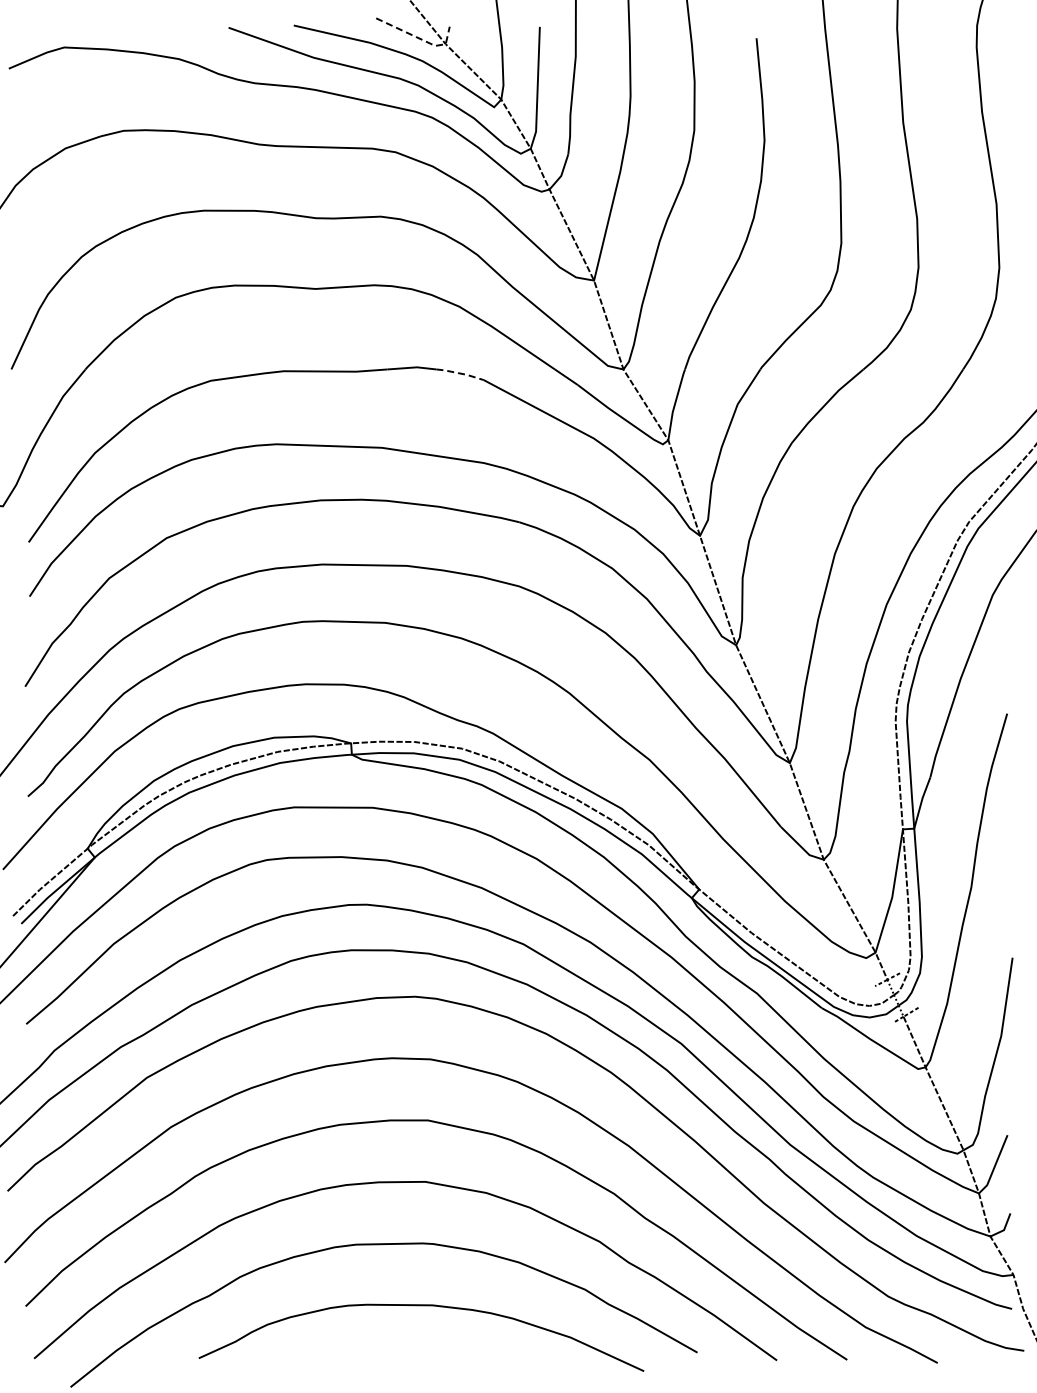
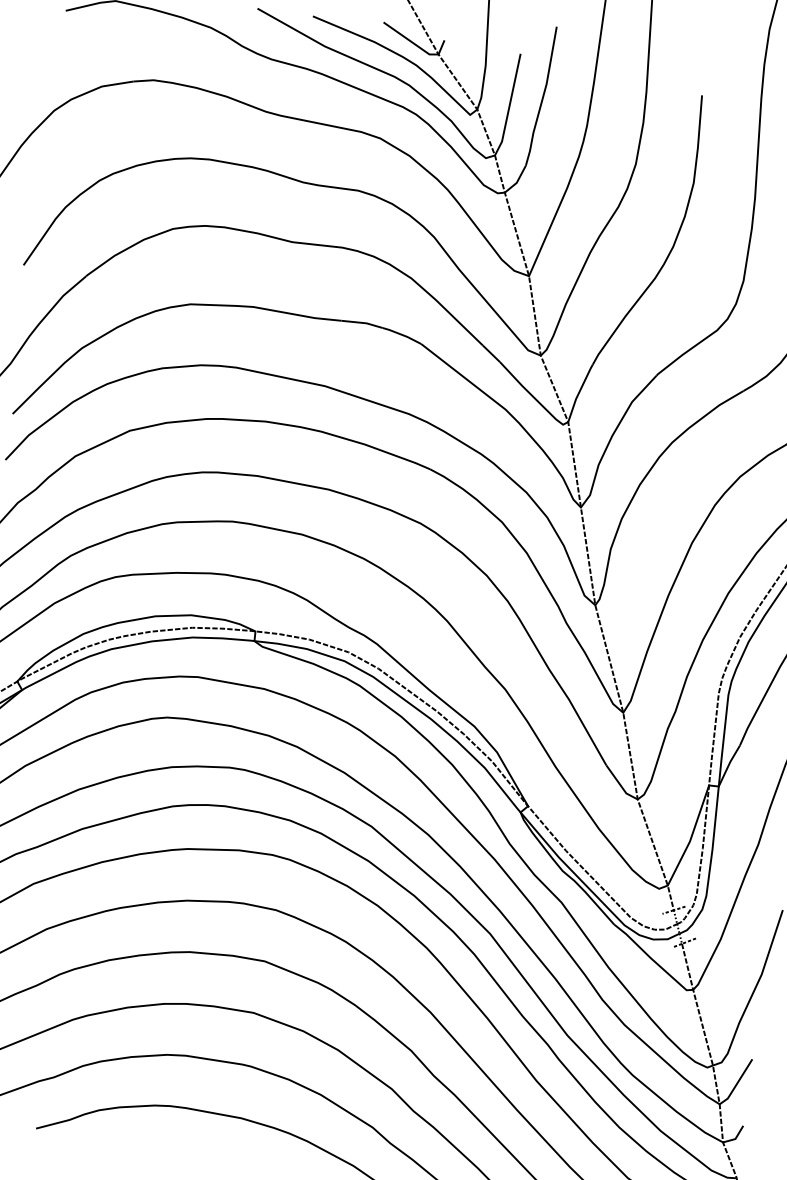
line: (420, 38) -> (418, 45), dashed -> solid
line: (459, 373) -> (401, 334), dashed -> solid

